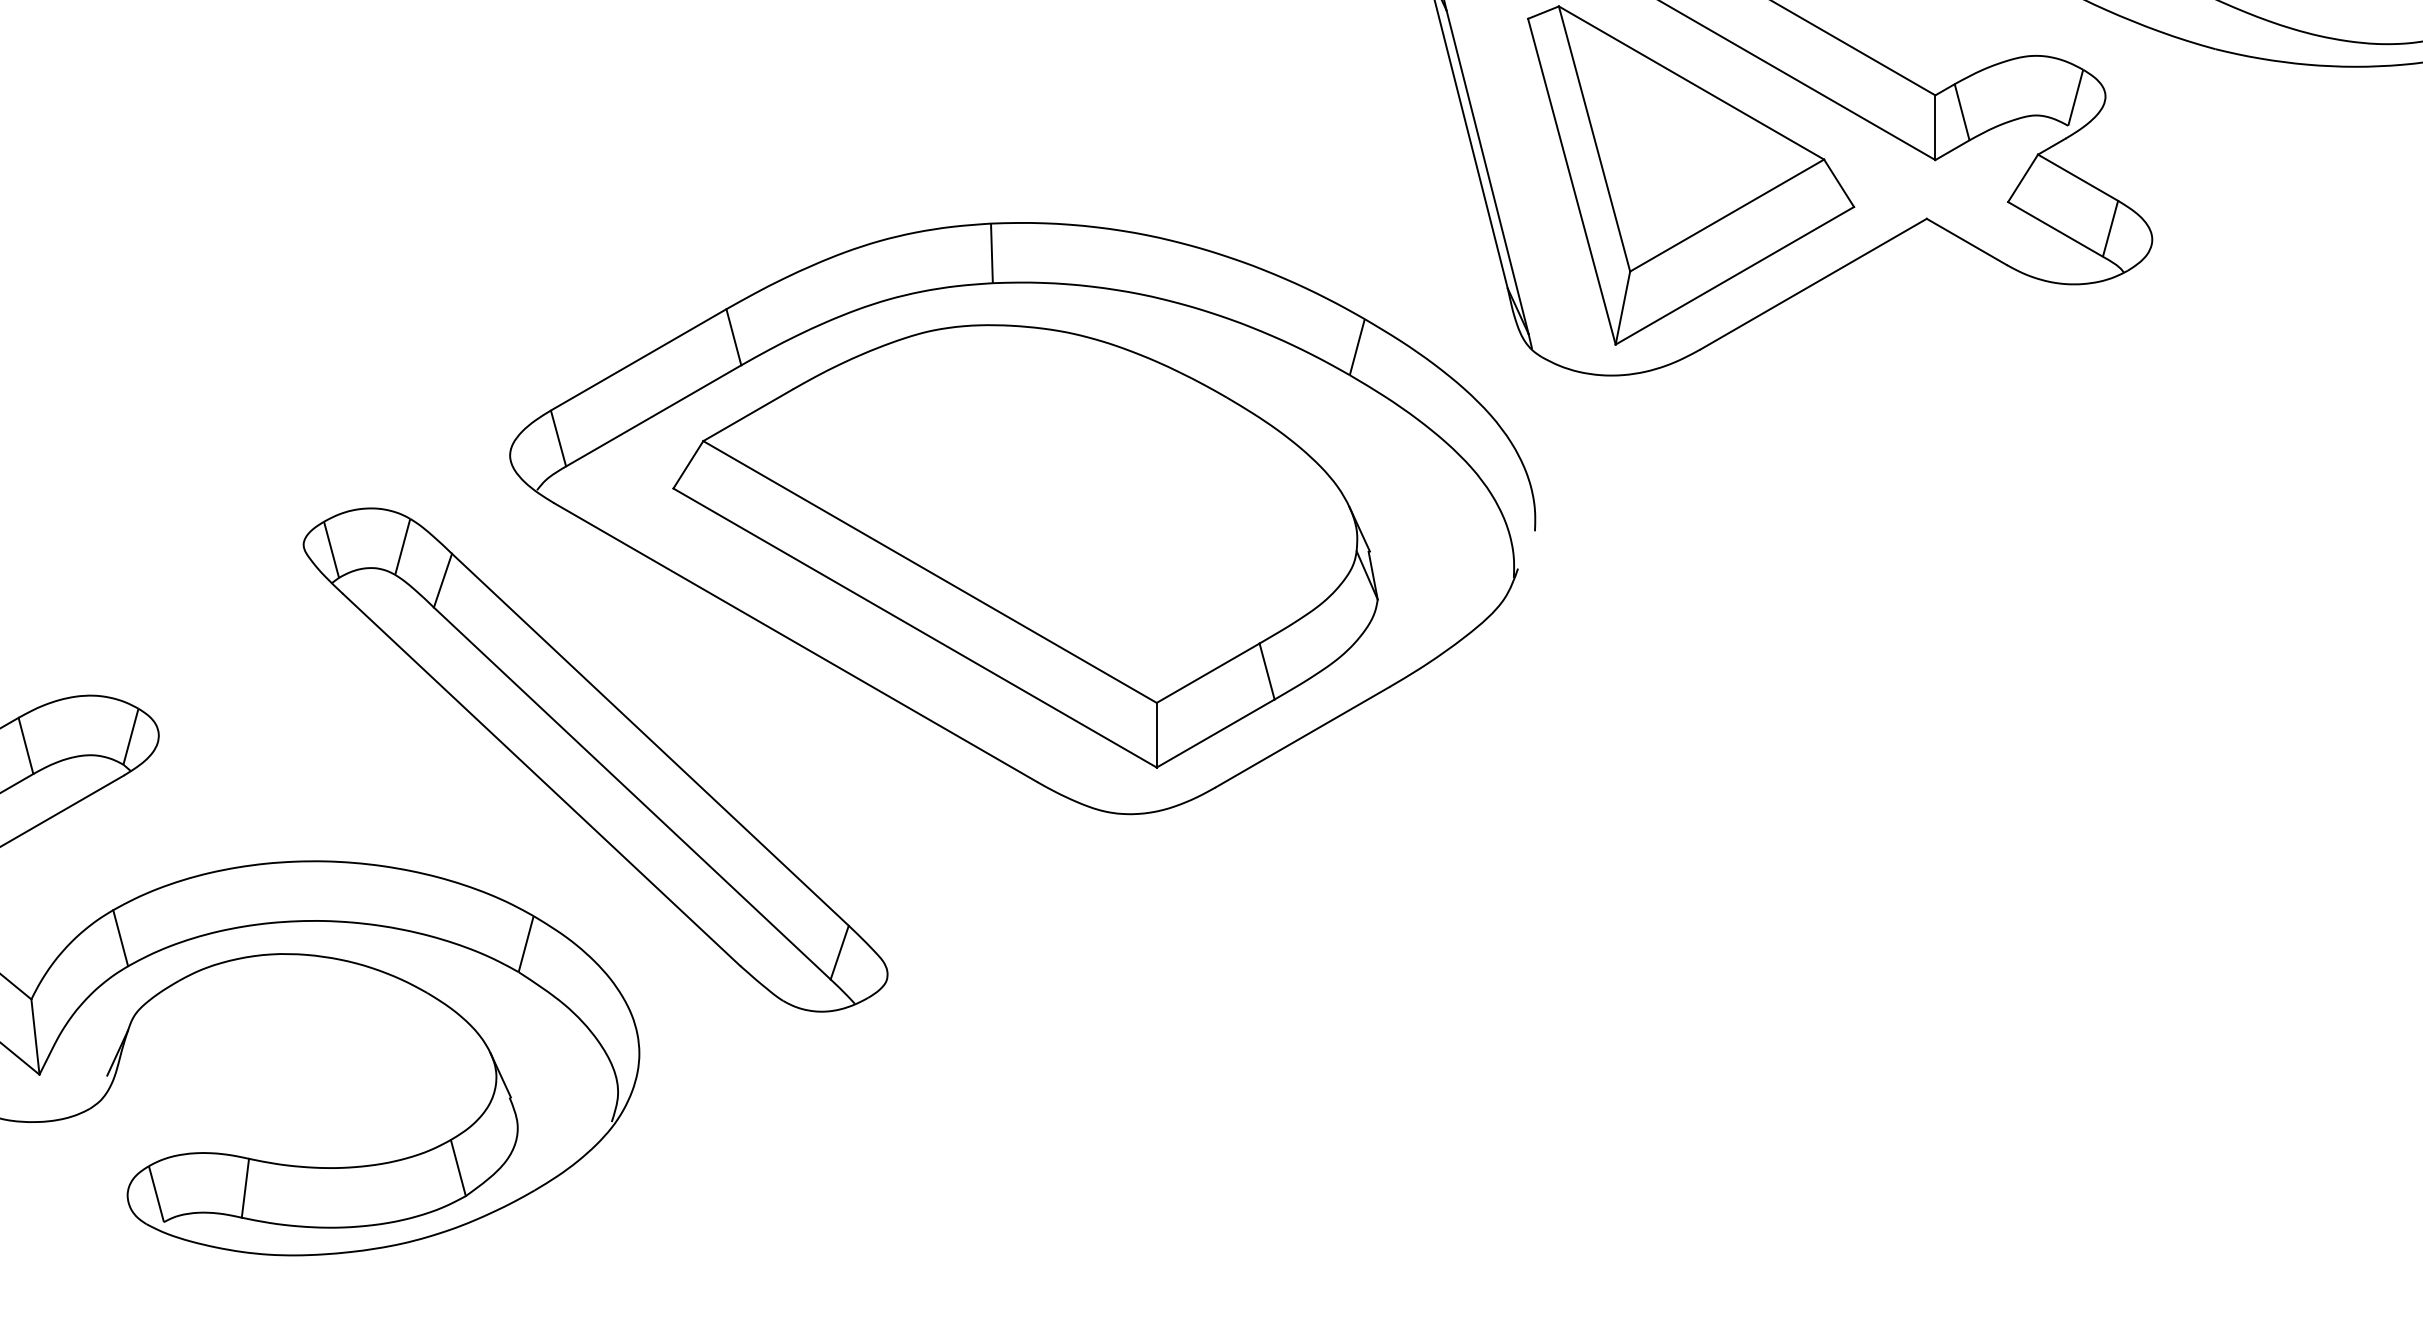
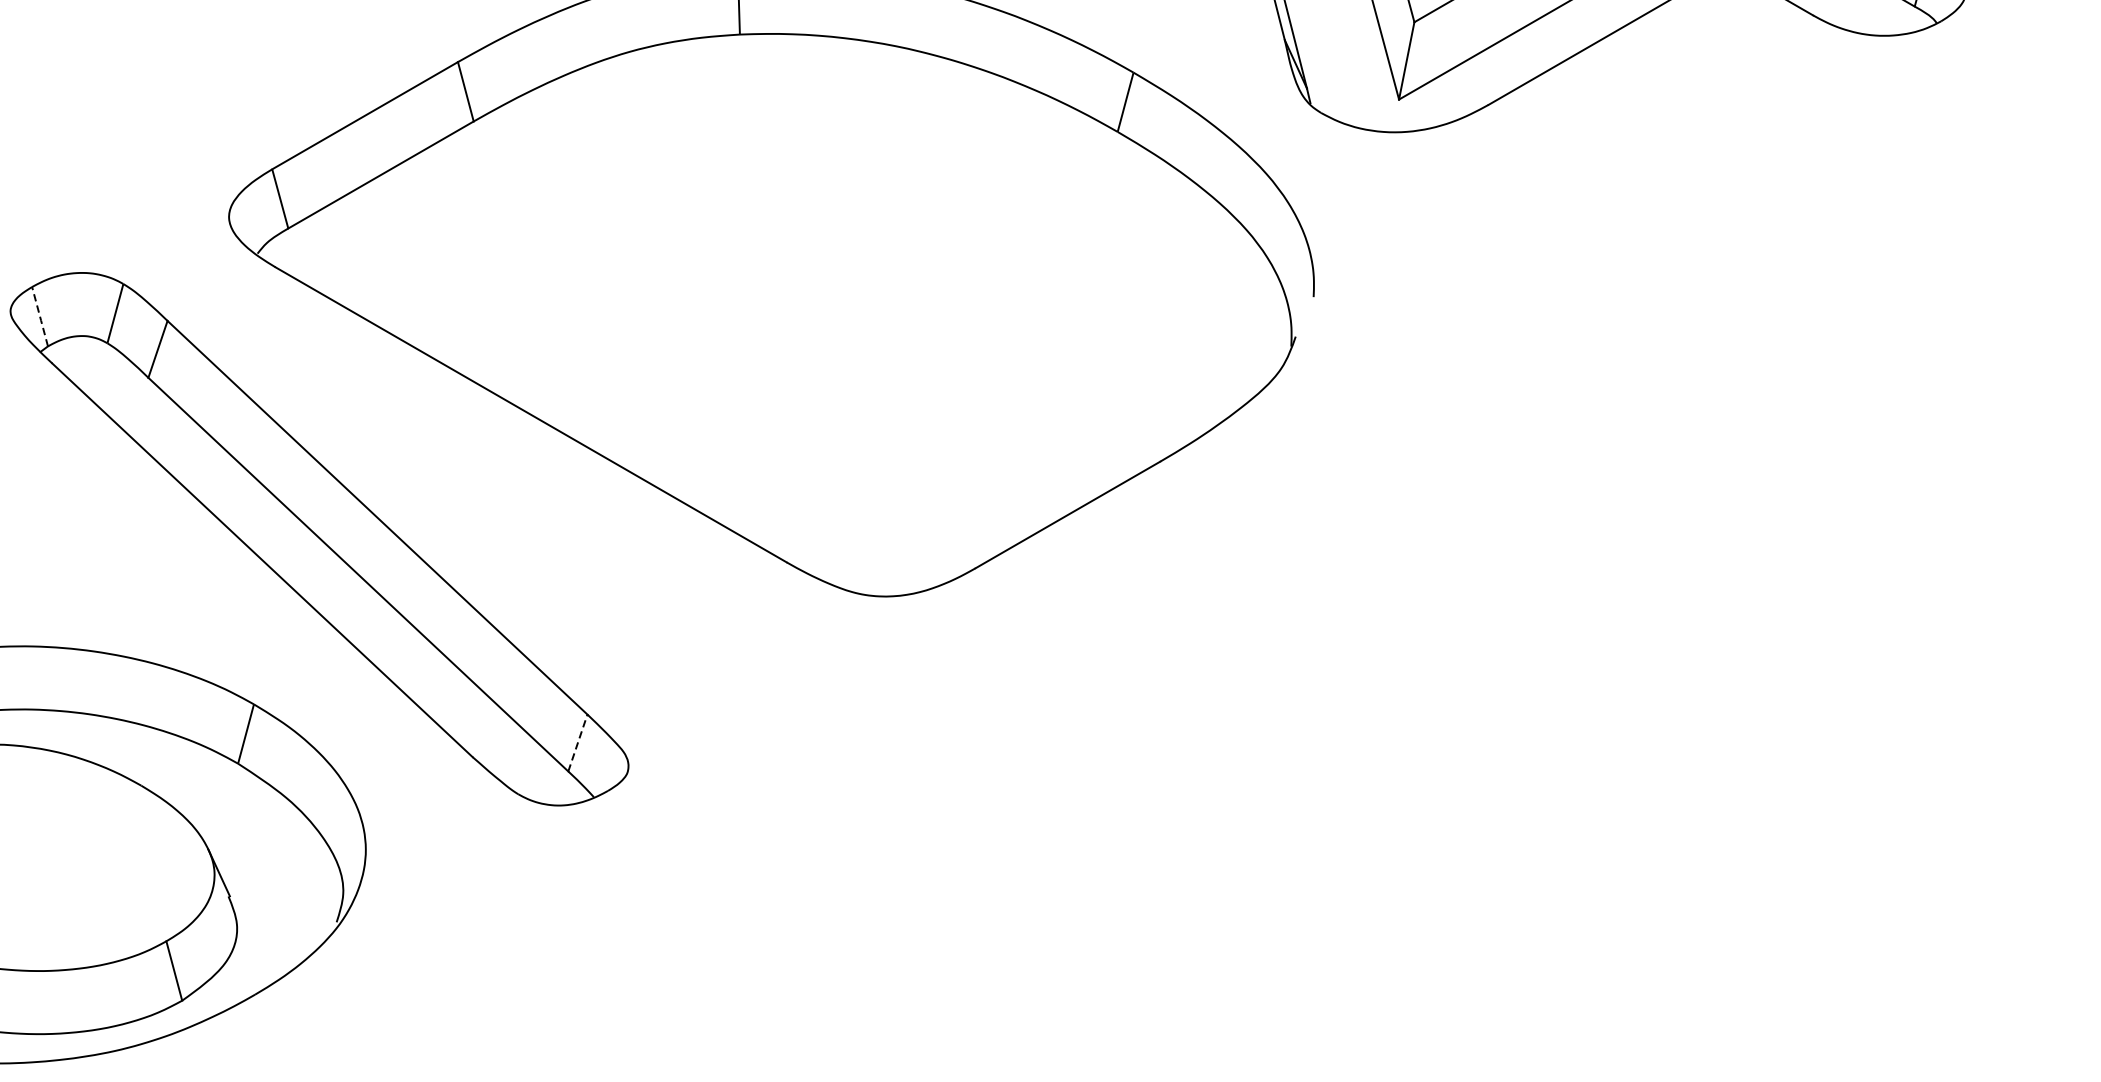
part: (1025, 546) -> (774, 313), removed
line: (331, 550) -> (40, 317), solid -> dashed
line: (839, 952) -> (577, 742), solid -> dashed

